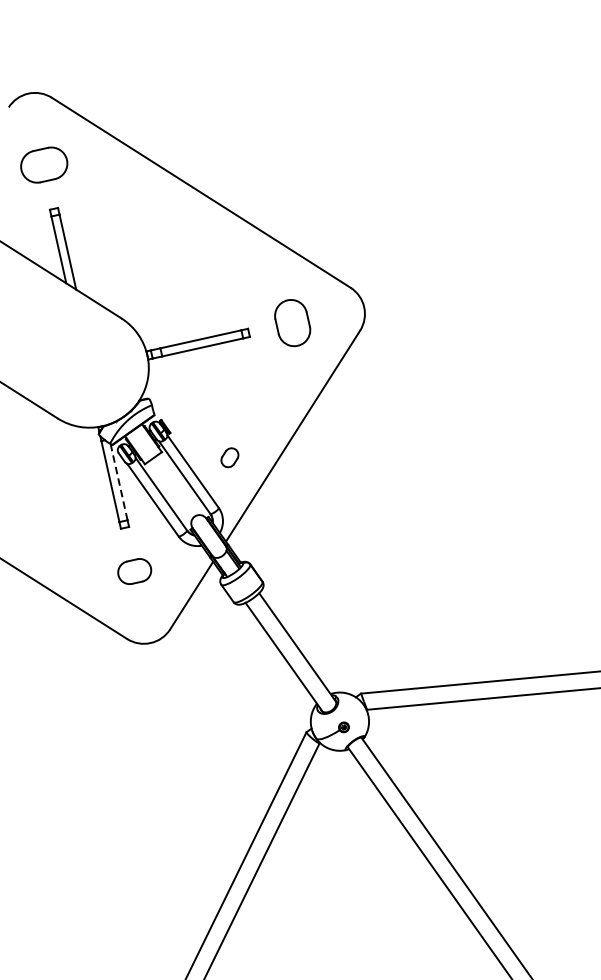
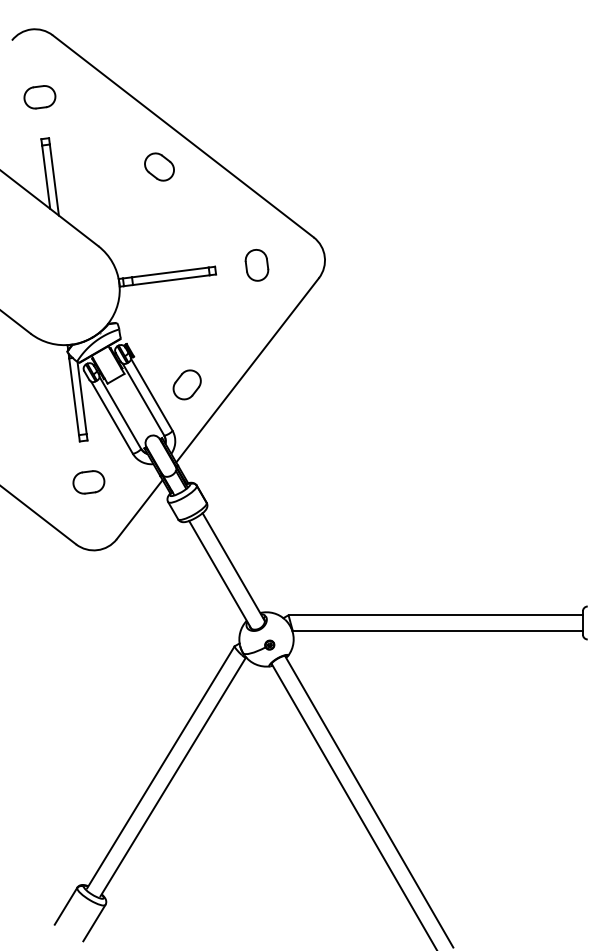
part: (43, 165) -> (39, 97), size x0.71
part: (178, 227) -> (159, 166), added
part: (292, 323) -> (256, 265), size x0.71
part: (229, 457) -> (186, 384), size x1.67
line: (119, 481) -> (82, 397), dashed -> solid

